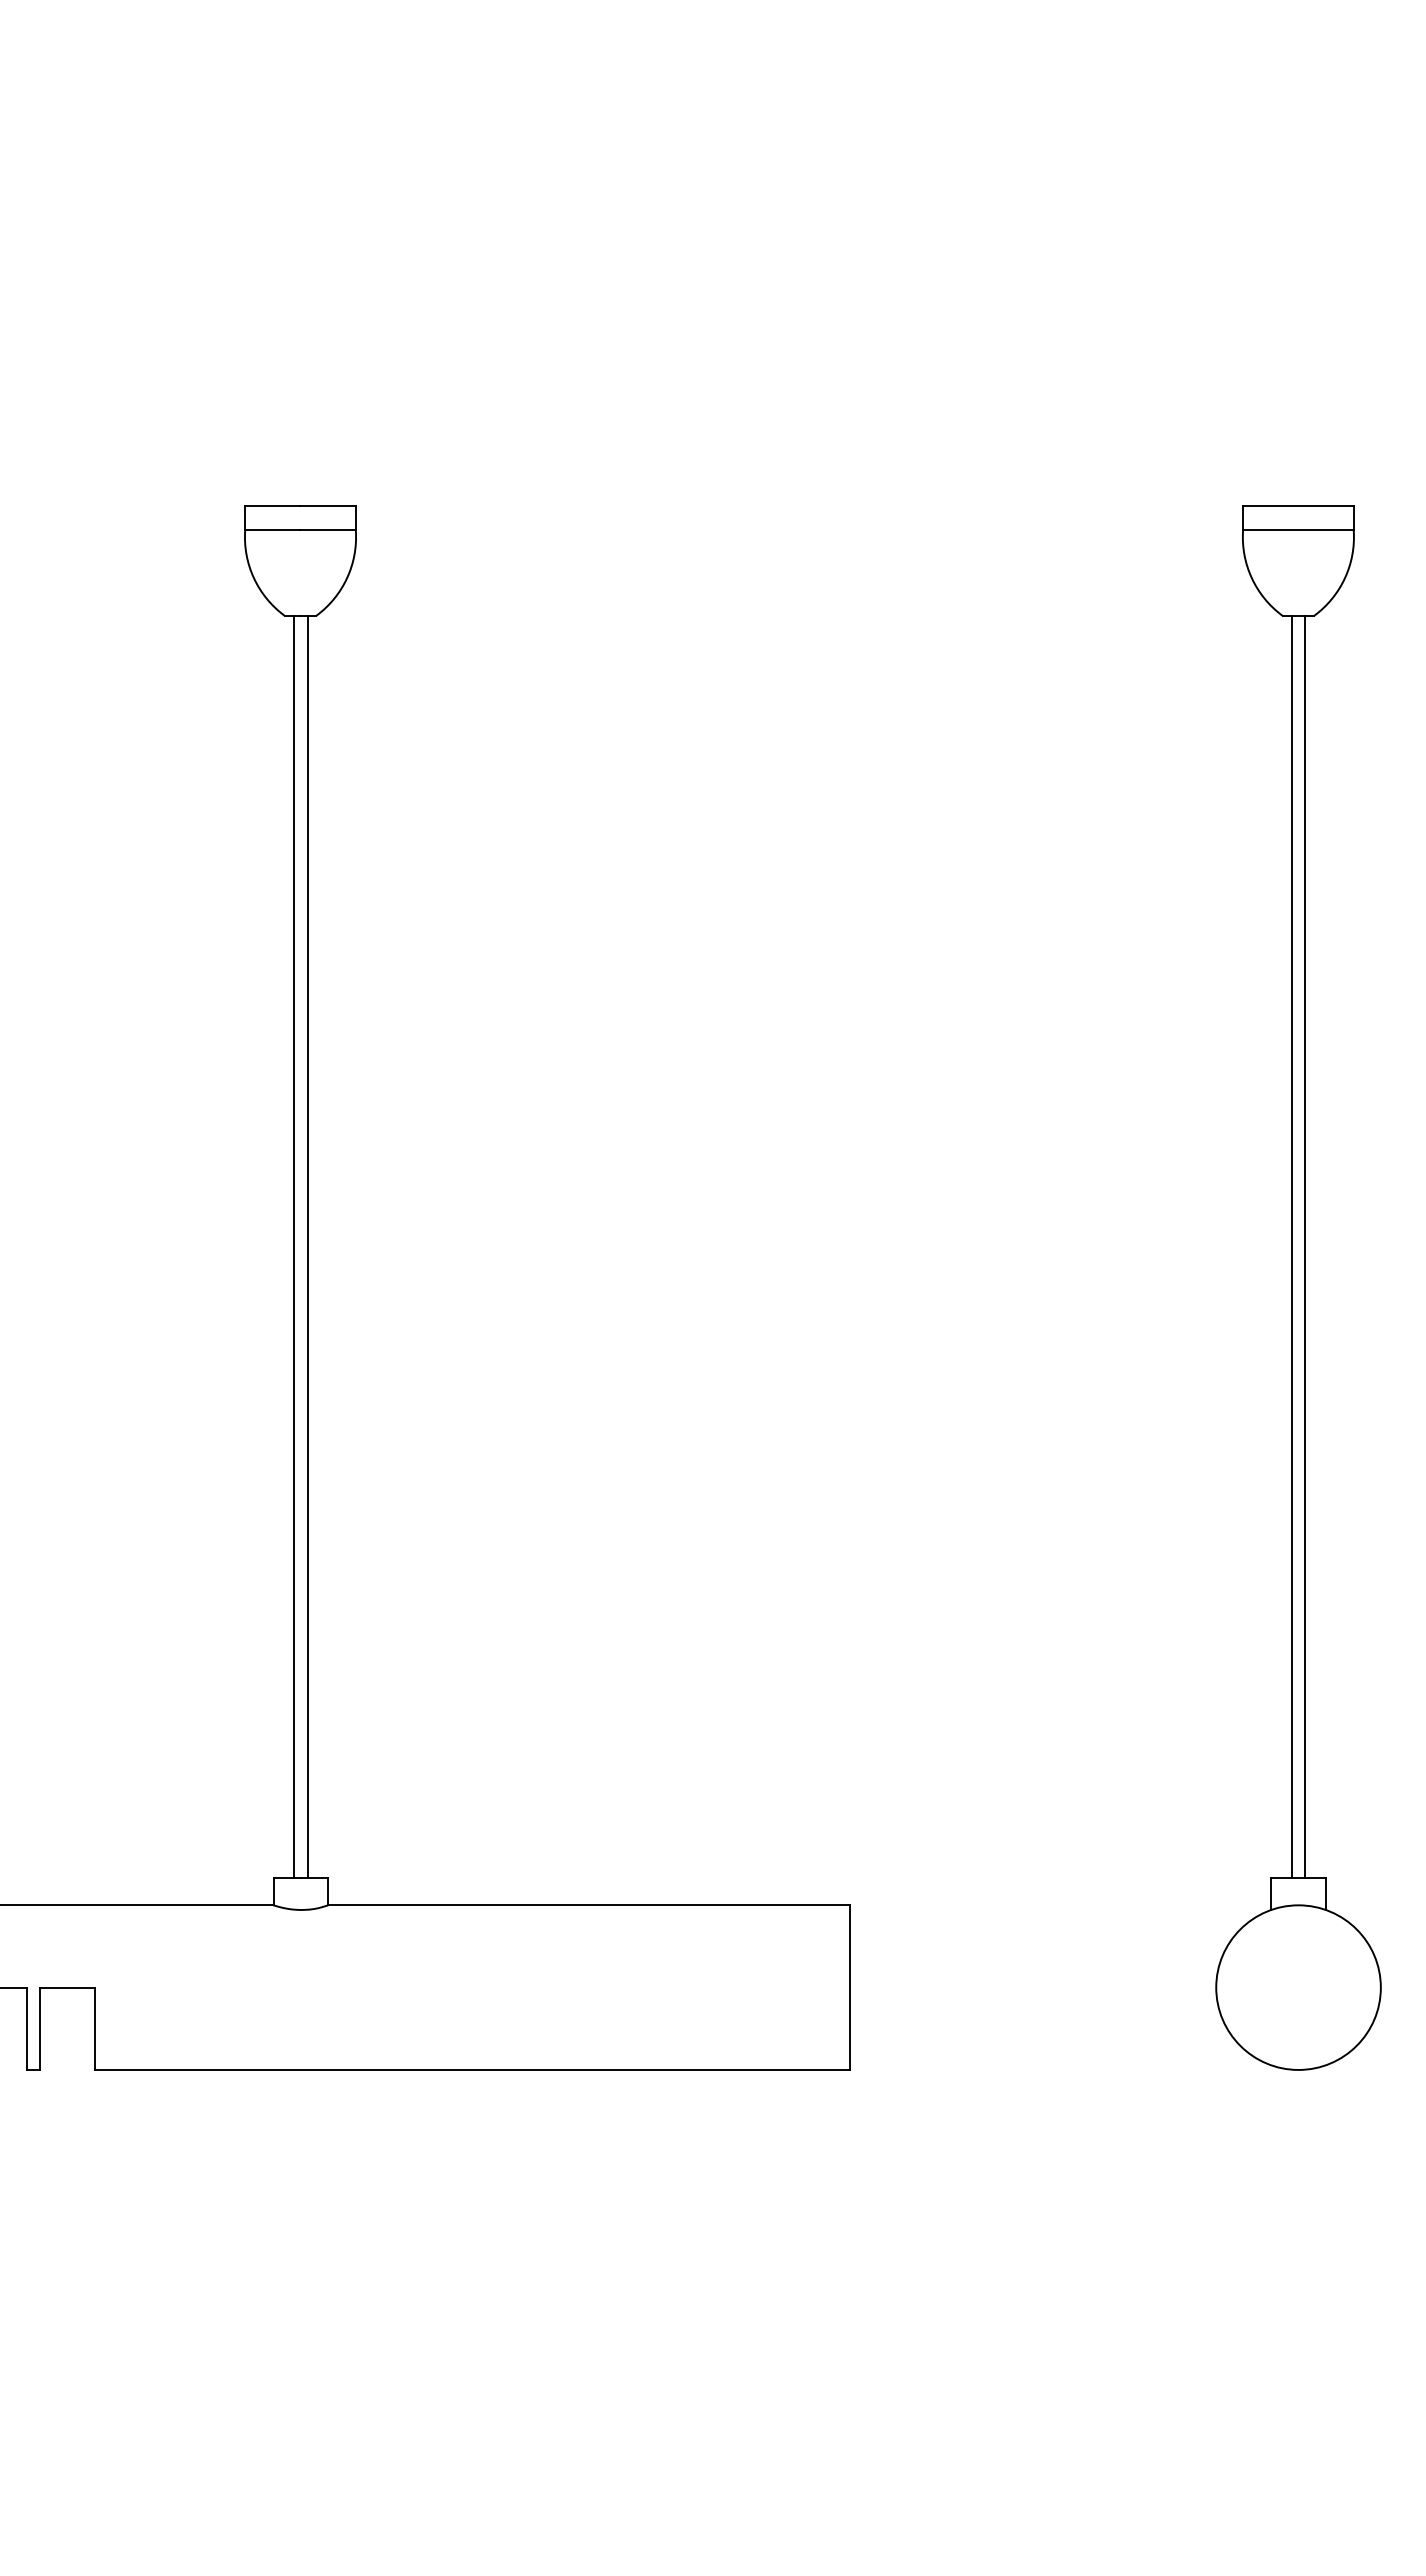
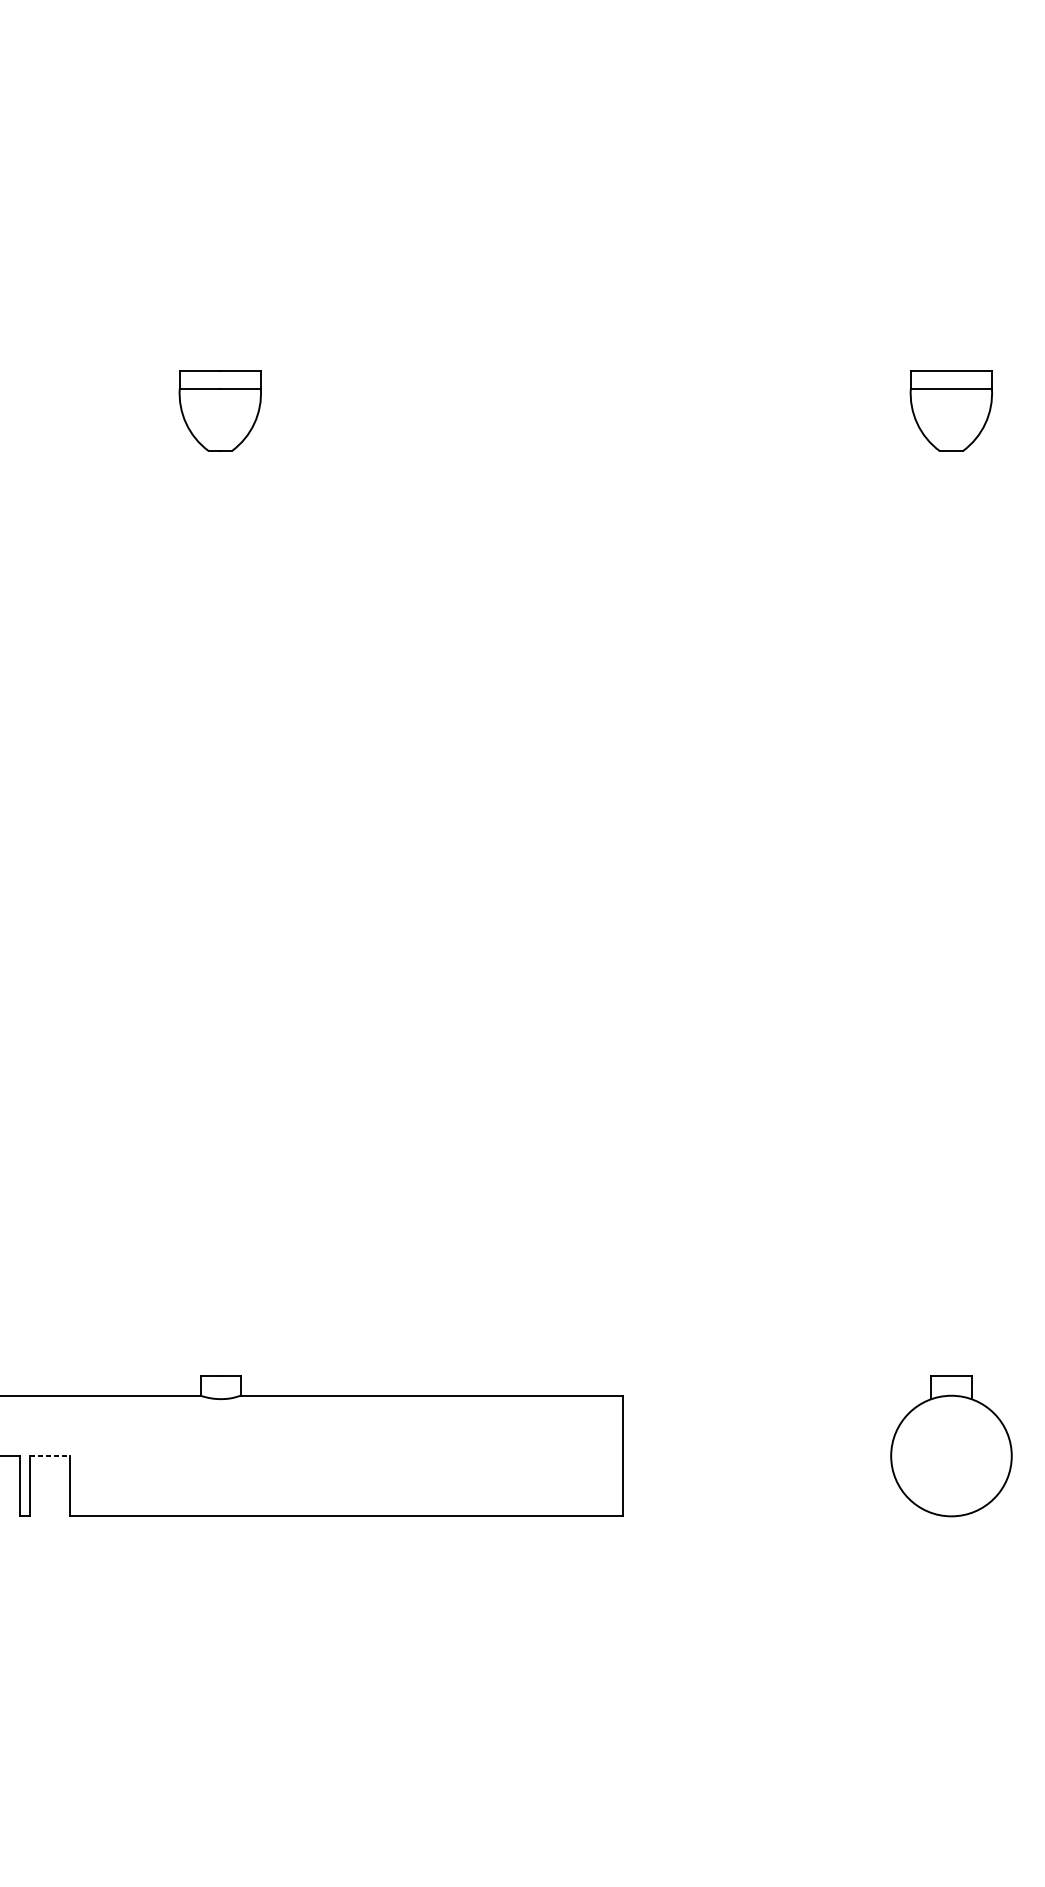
line: (294, 1246) -> (215, 913), removed
line: (307, 1246) -> (225, 913), removed
line: (1291, 1246) -> (946, 913), removed
line: (1305, 1246) -> (956, 913), removed
line: (68, 1987) -> (50, 1455), solid -> dashed

